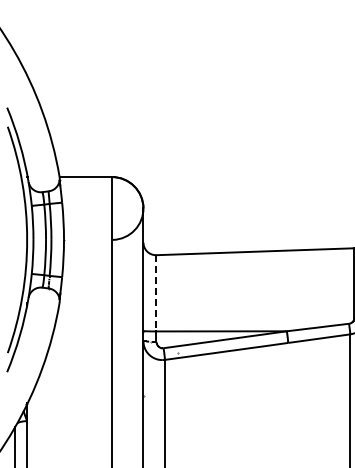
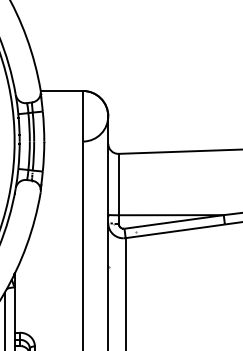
line: (156, 293) -> (118, 184), dashed -> solid

